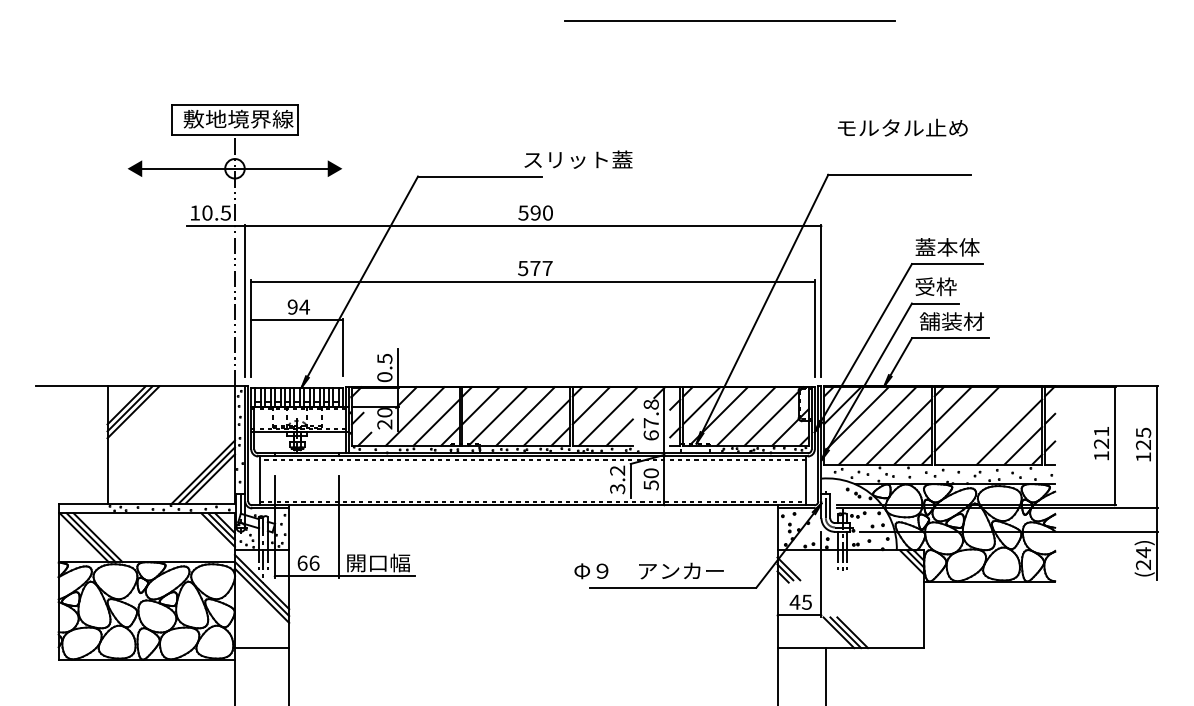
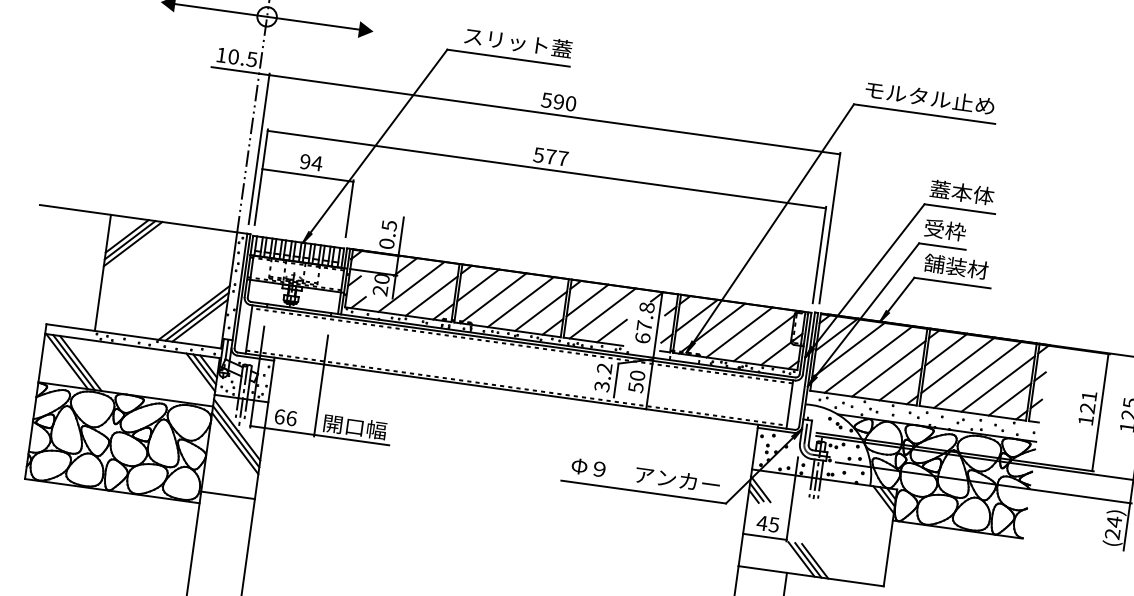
text: (902, 127) -> (929, 97), moved
text: (578, 159) -> (518, 42), moved
line: (988, 425) -> (978, 374), added
text: (648, 570) -> (645, 474), moved

